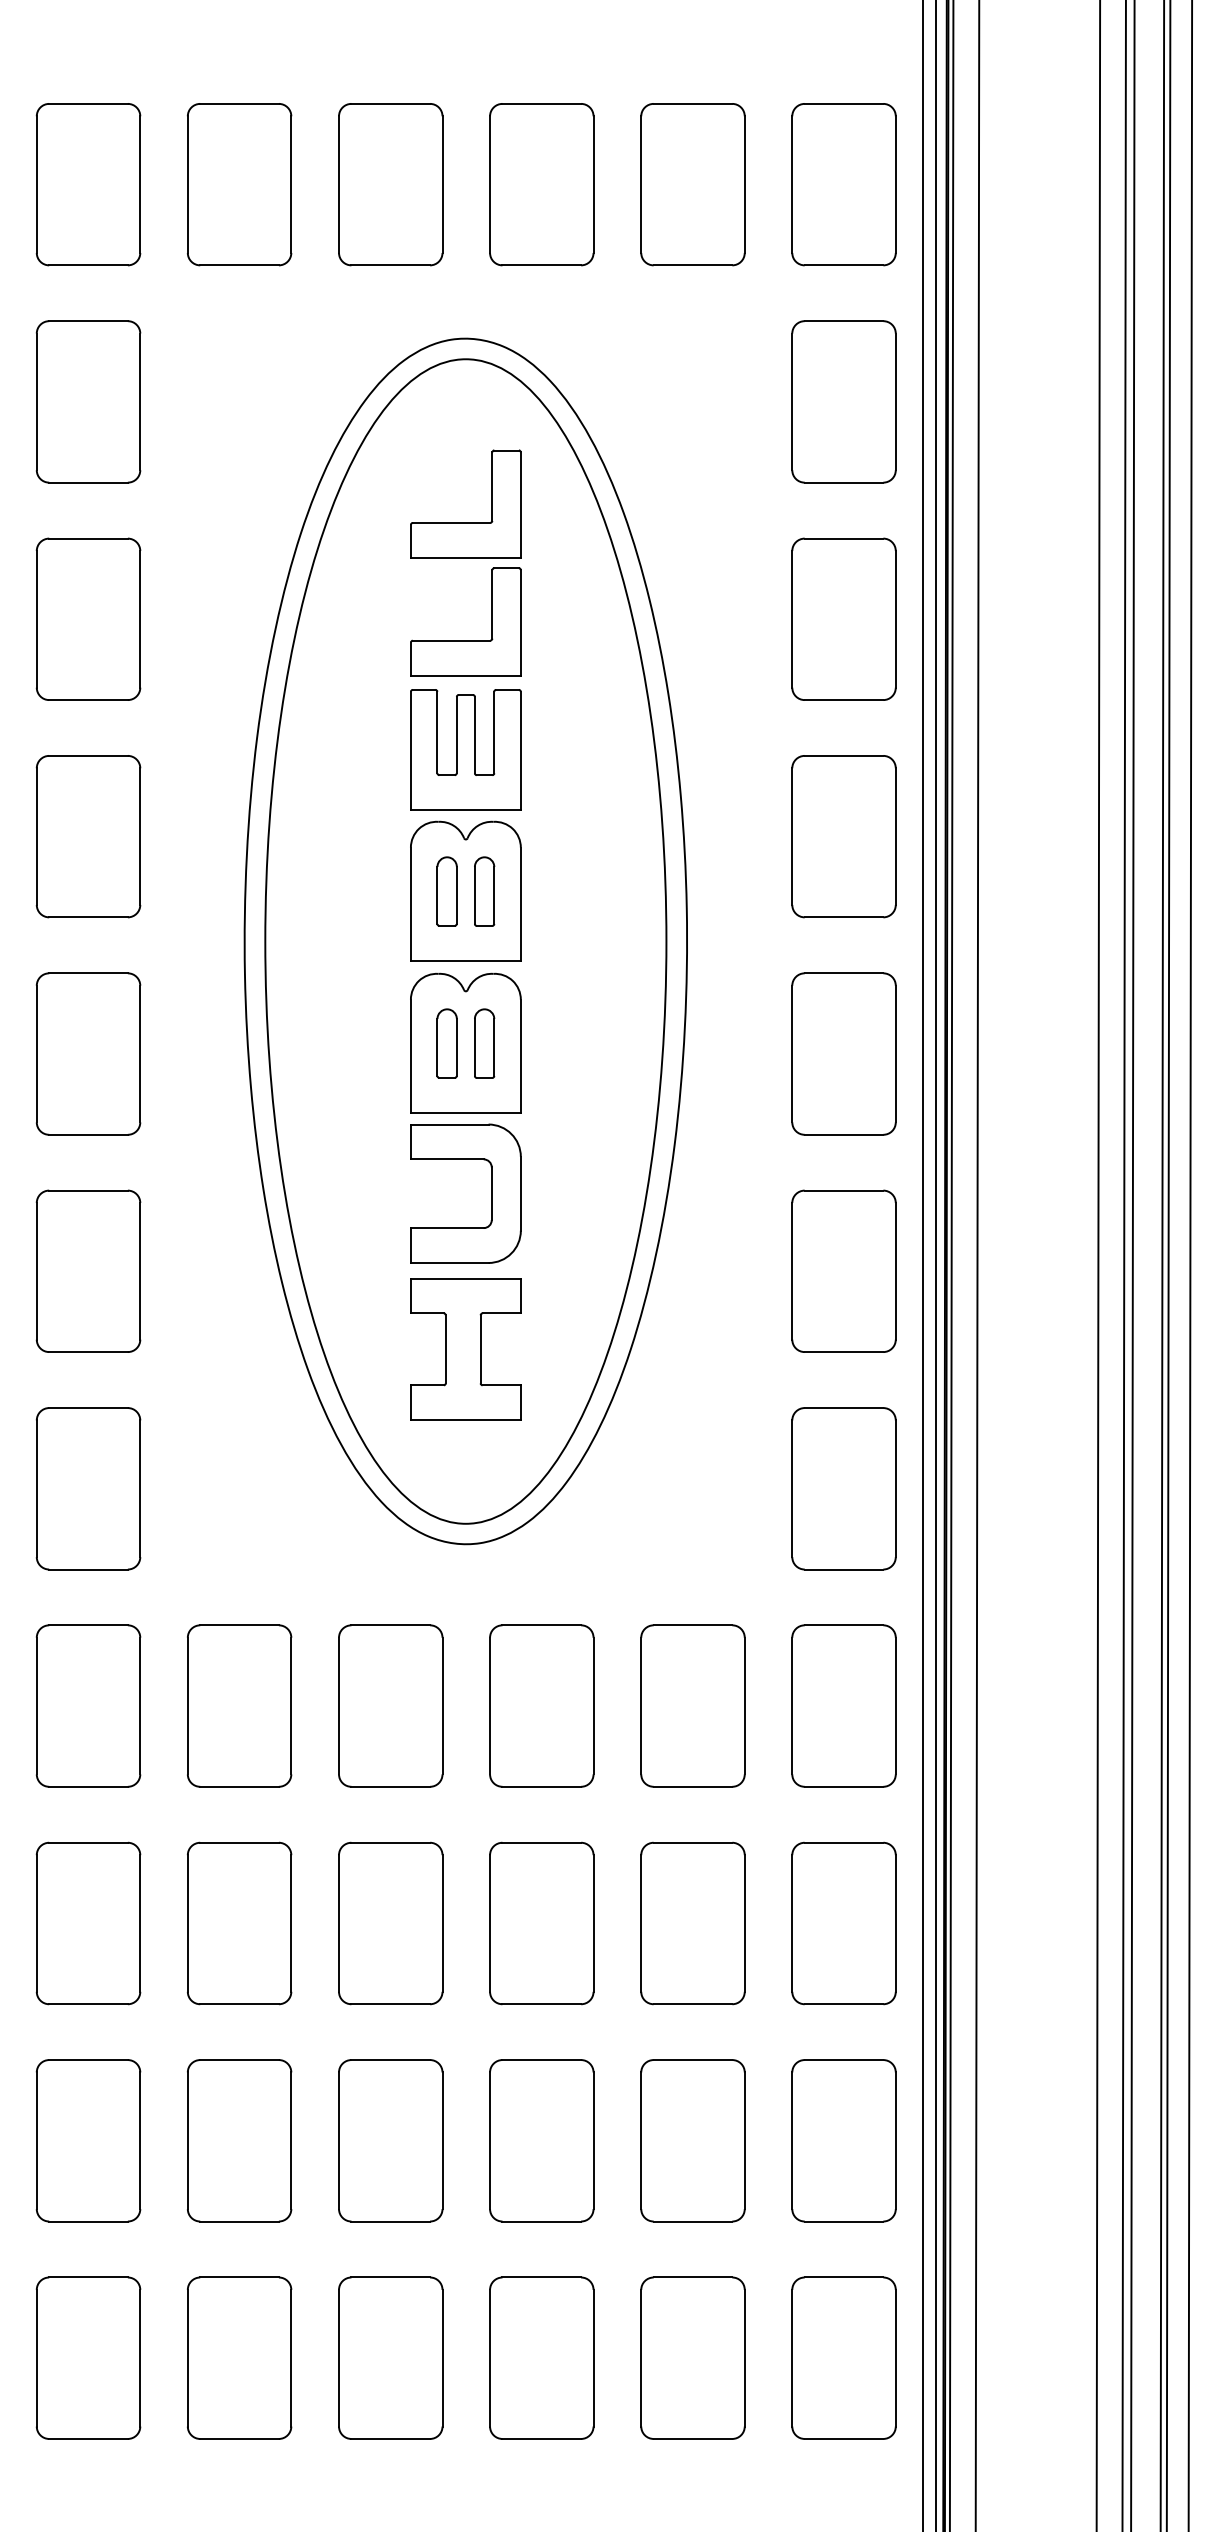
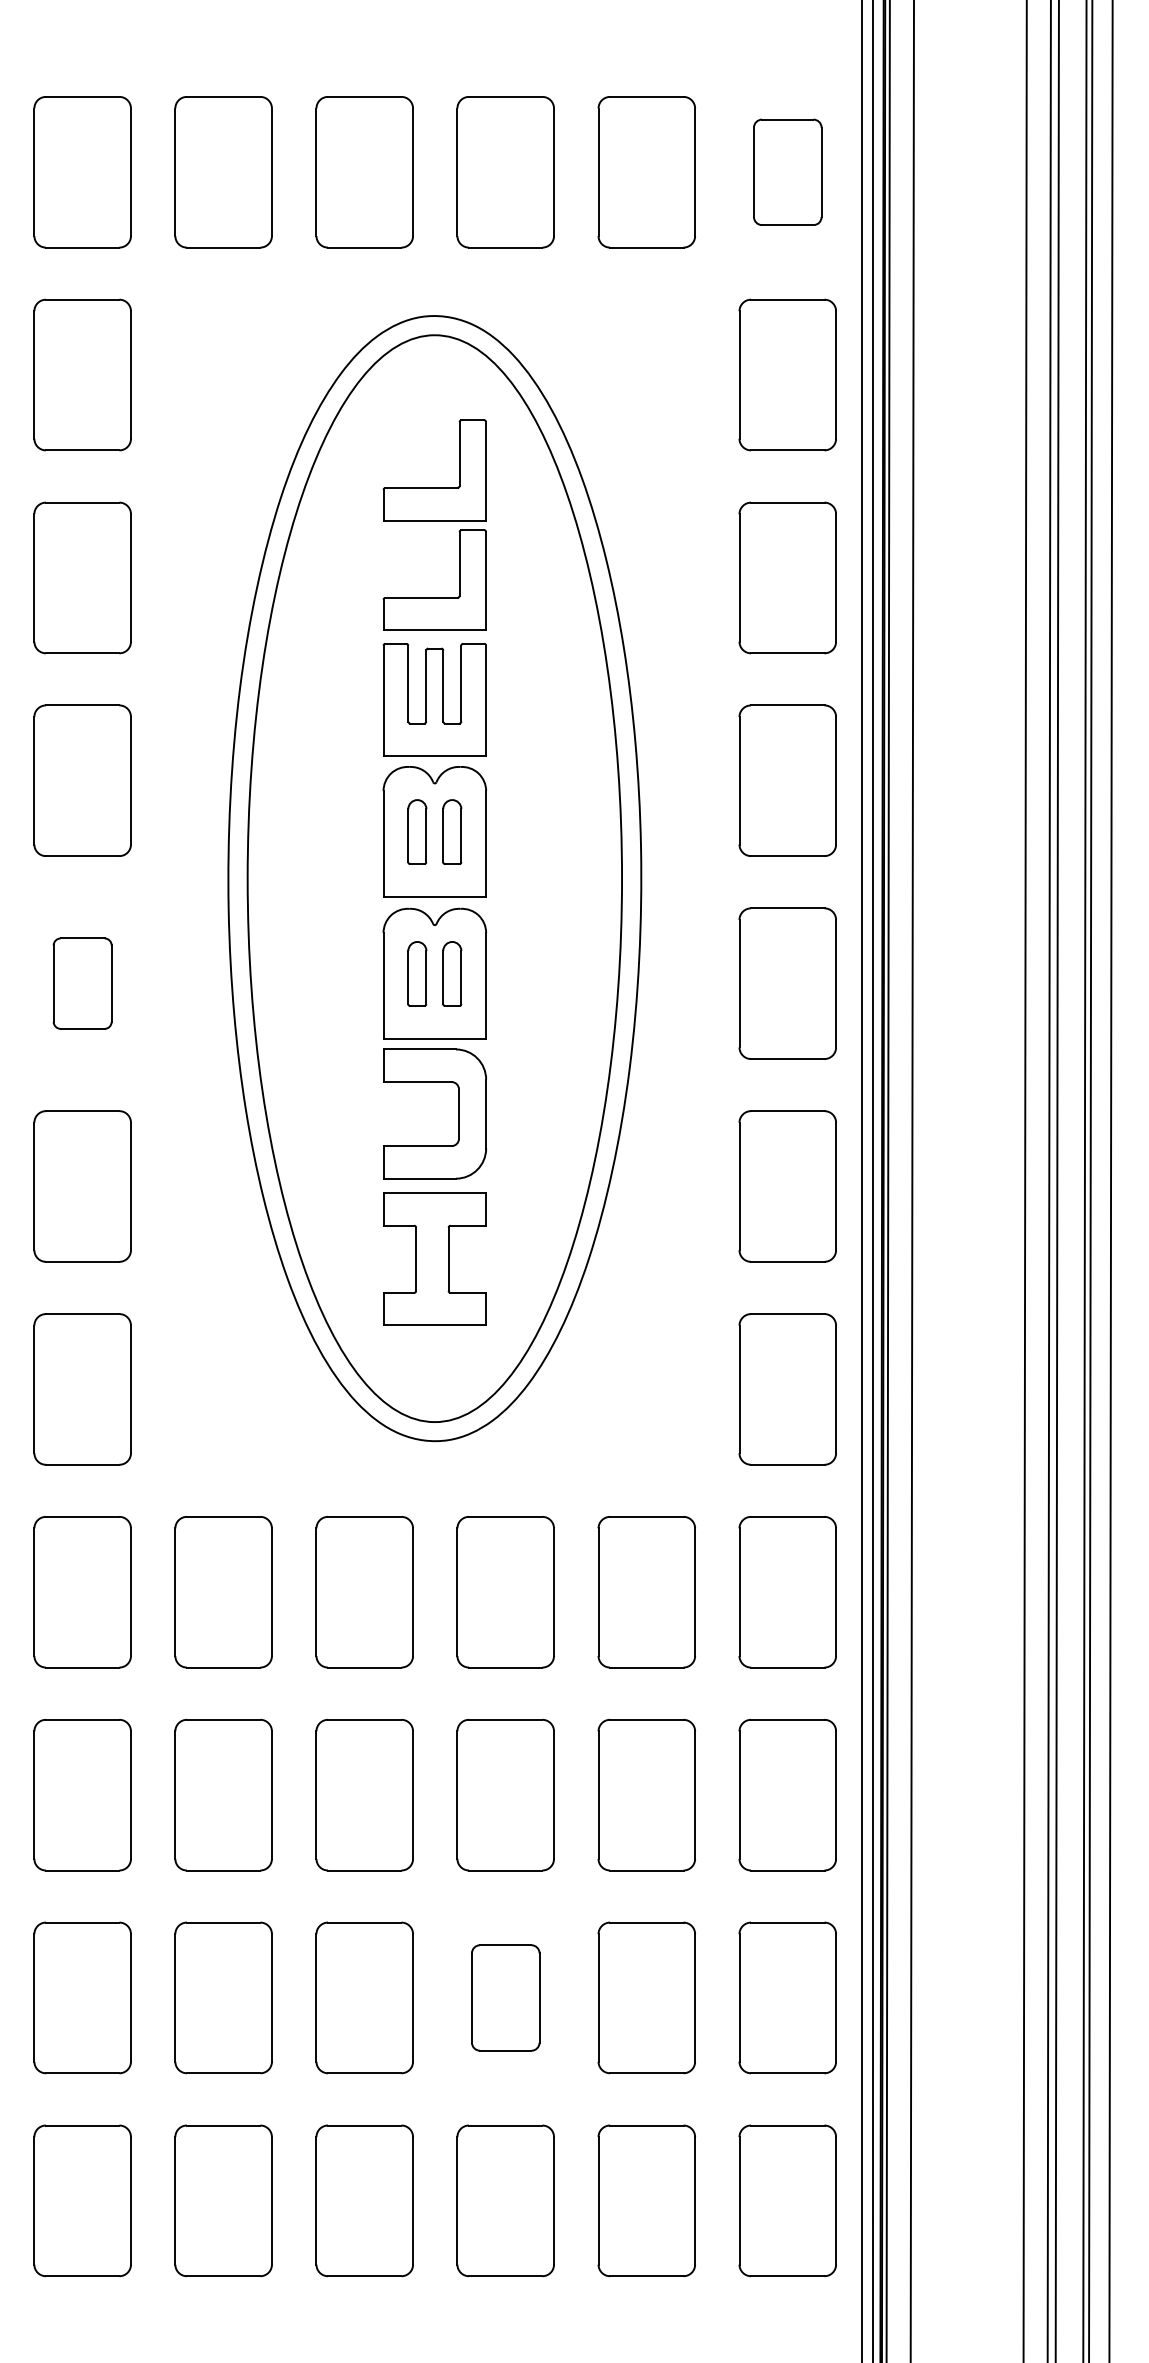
part: (843, 184) -> (787, 172), size x0.7
part: (88, 1053) -> (82, 983), size x0.6
part: (541, 2140) -> (505, 1997), size x0.7

